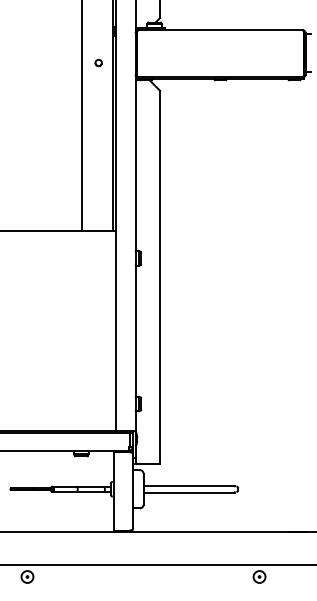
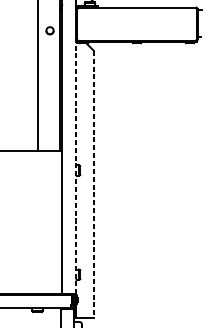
part: (98, 63) -> (49, 31), size x1.6
line: (135, 252) -> (76, 166), solid -> dashed
line: (160, 277) -> (94, 184), solid -> dashed

